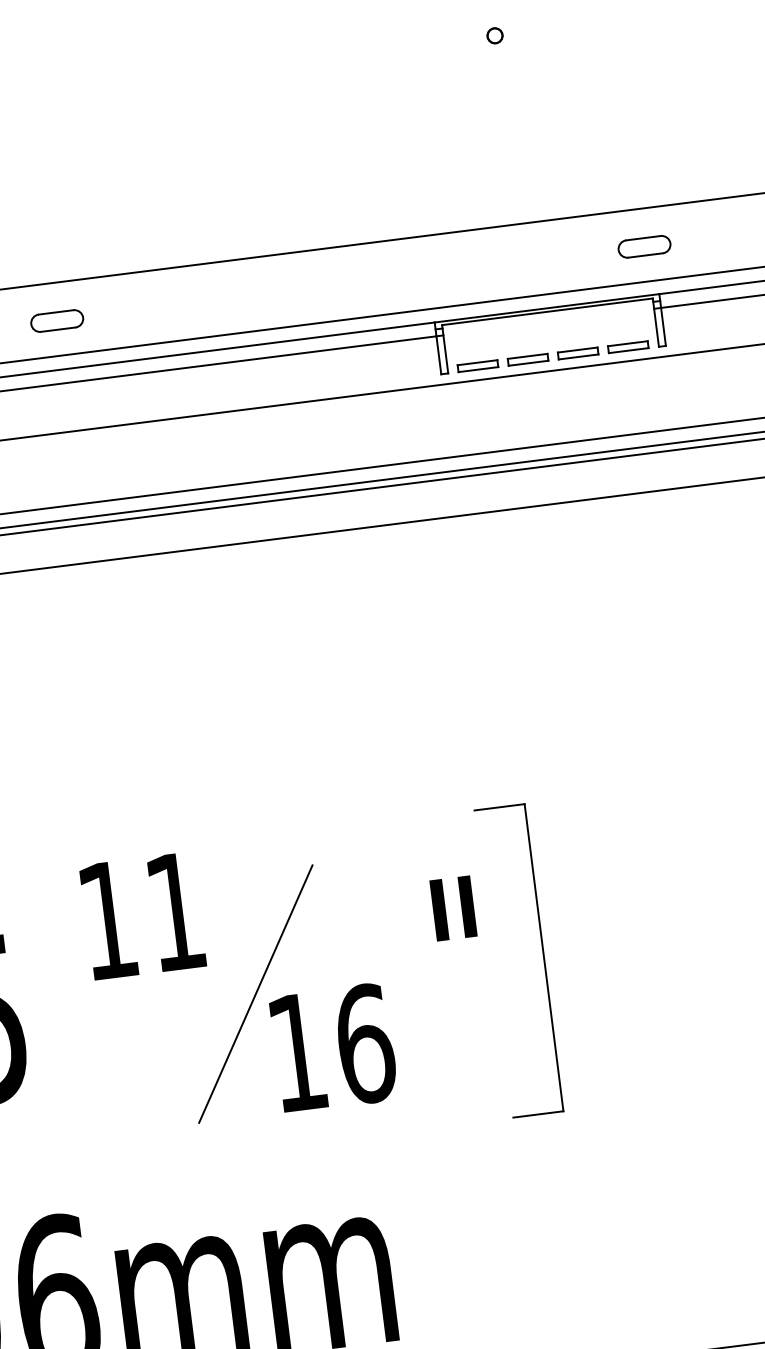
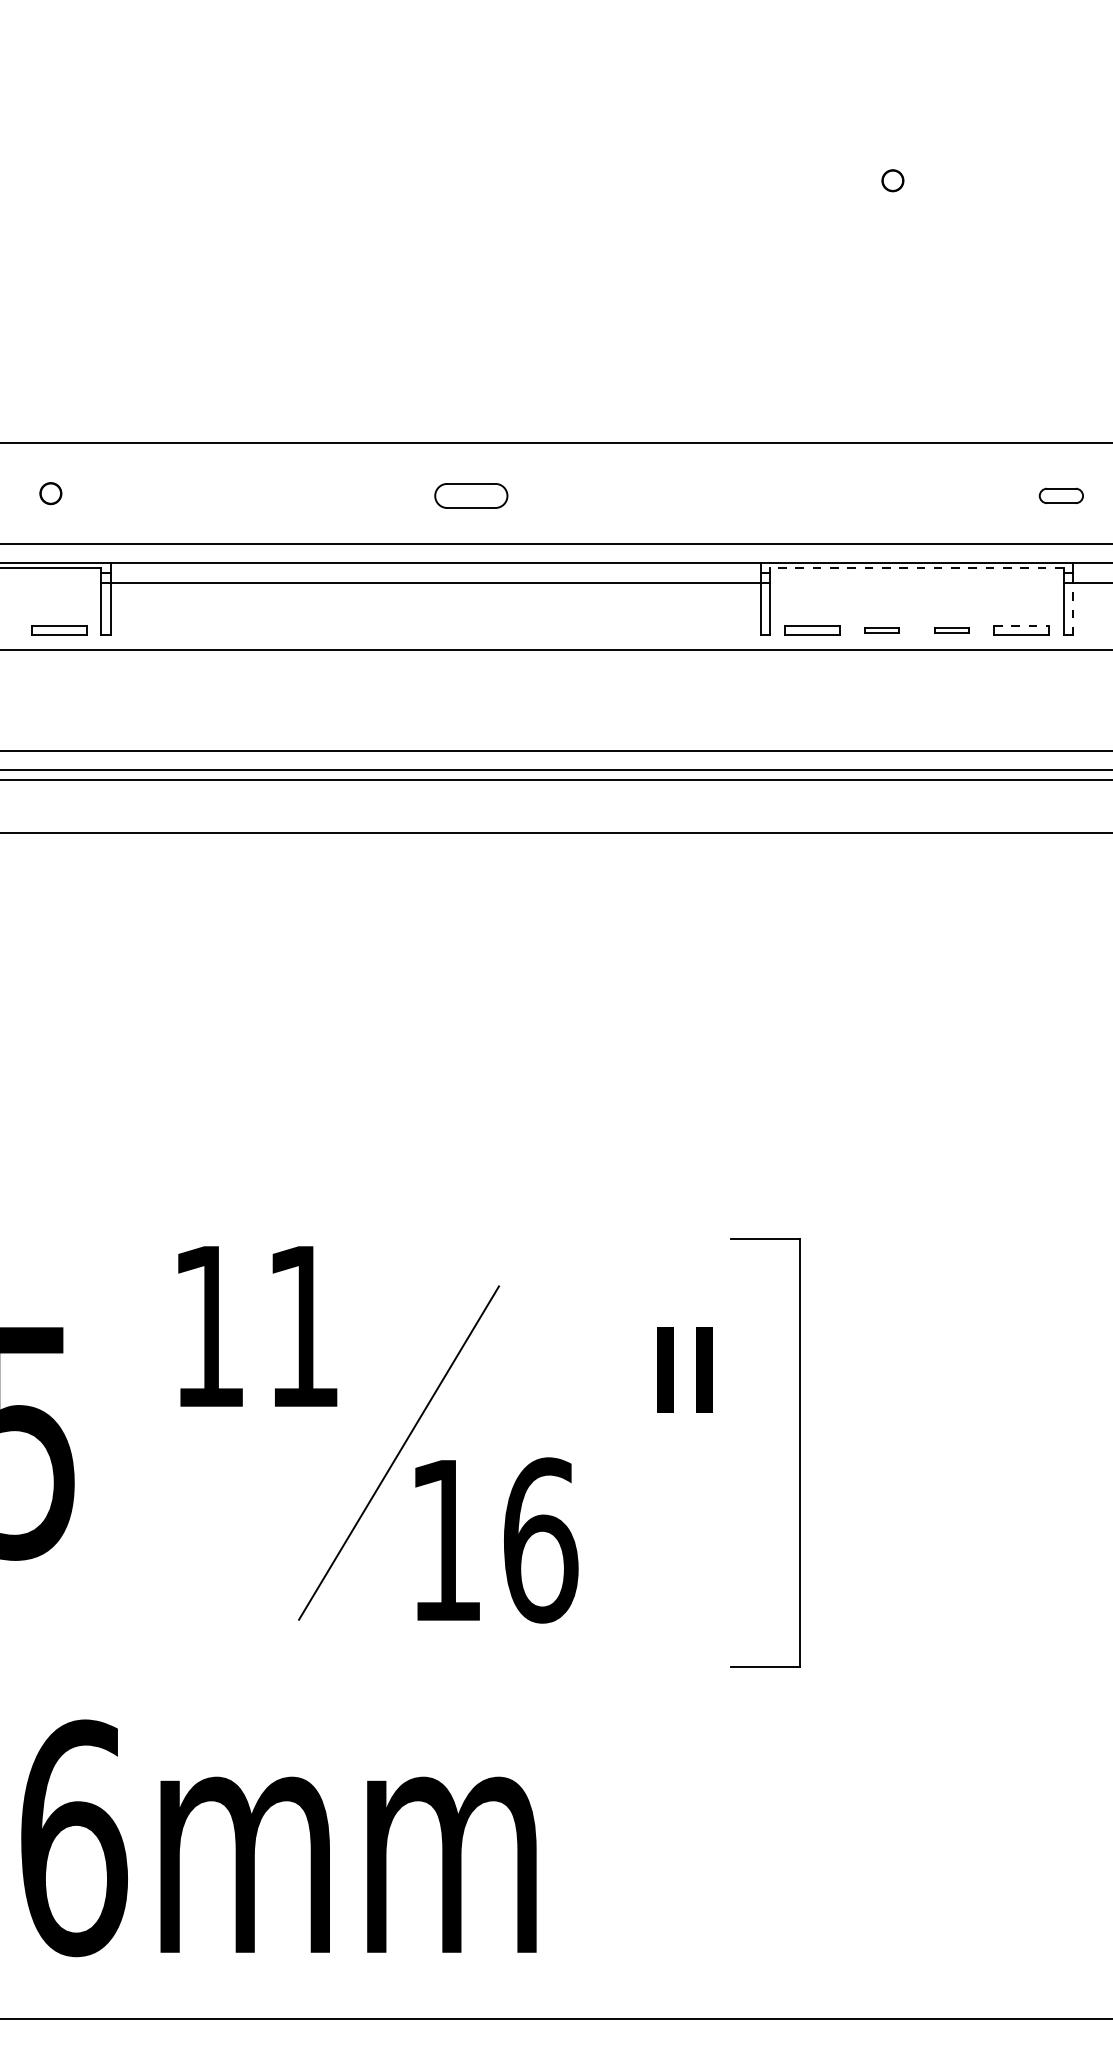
part: (644, 246) -> (1061, 495), size x0.6
line: (547, 311) -> (917, 568), solid -> dashed
part: (57, 320) -> (471, 495), moved
line: (663, 326) -> (1073, 608), solid -> dashed
line: (627, 343) -> (1021, 625), solid -> dashed
part: (577, 353) -> (951, 630), size x0.6
part: (527, 359) -> (881, 630), size x0.6

